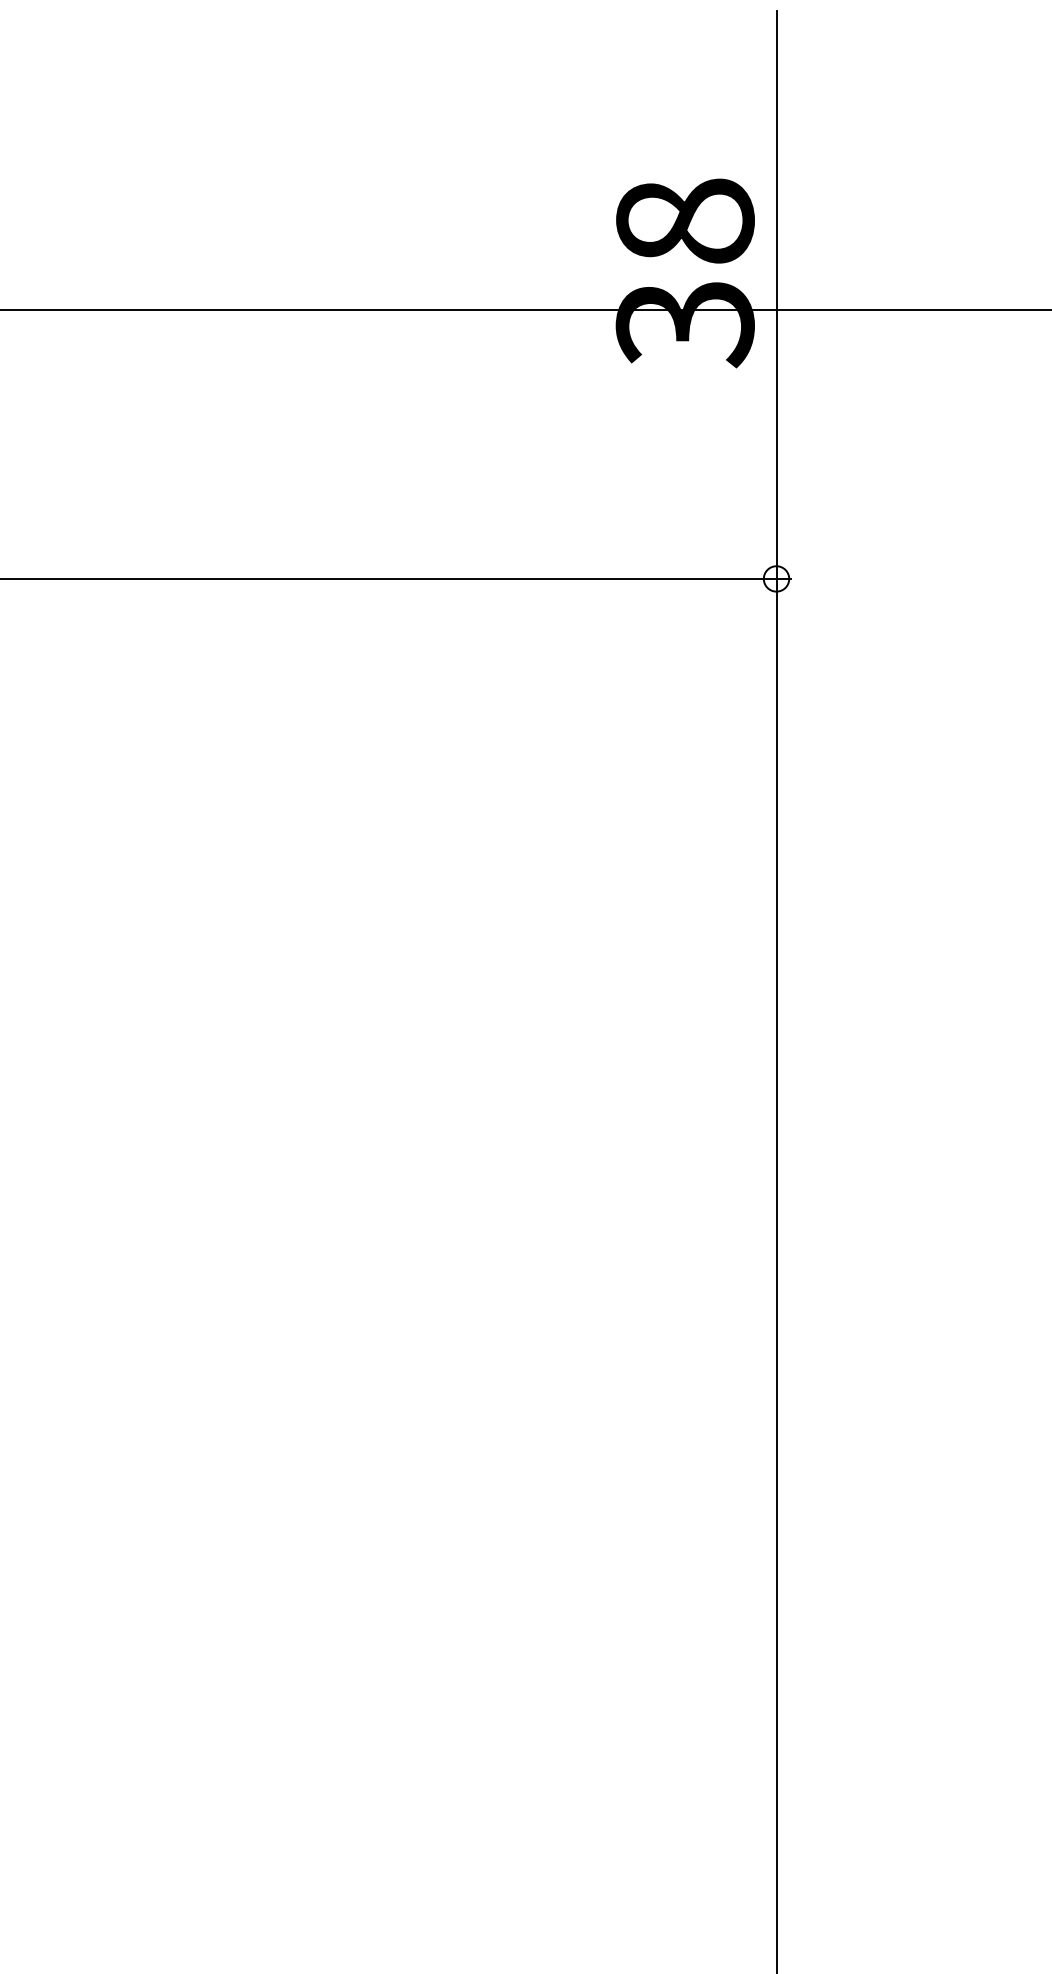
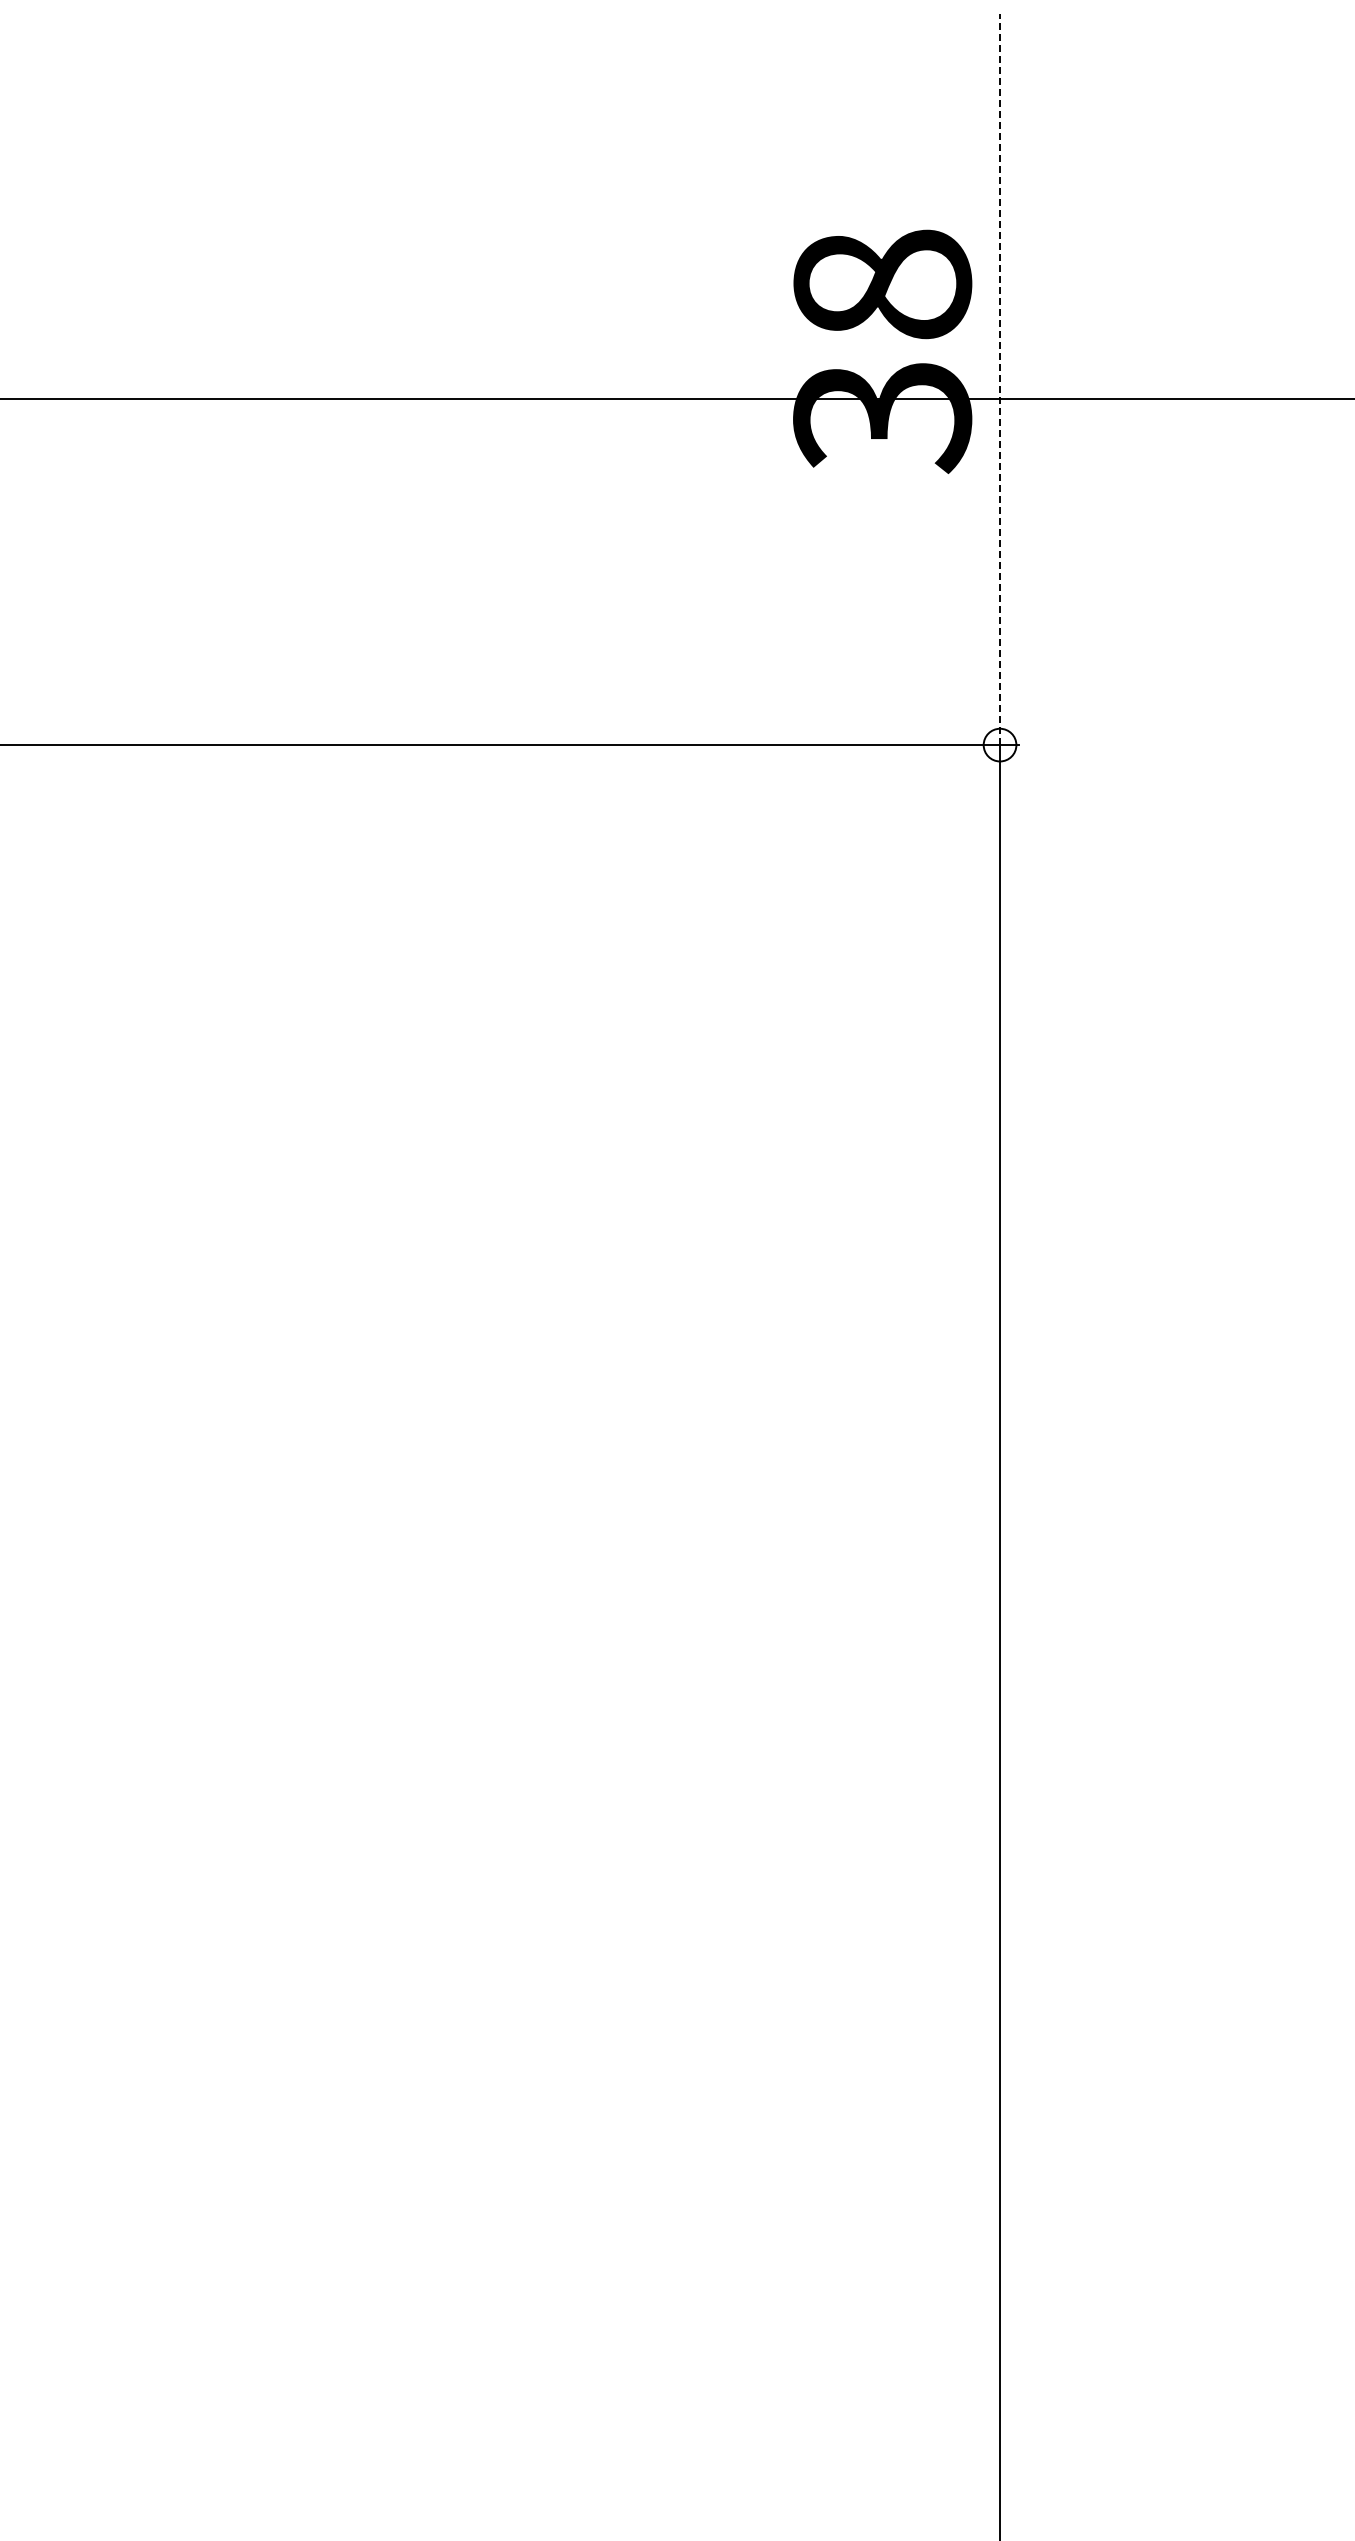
line: (776, 294) -> (1000, 379), solid -> dashed

